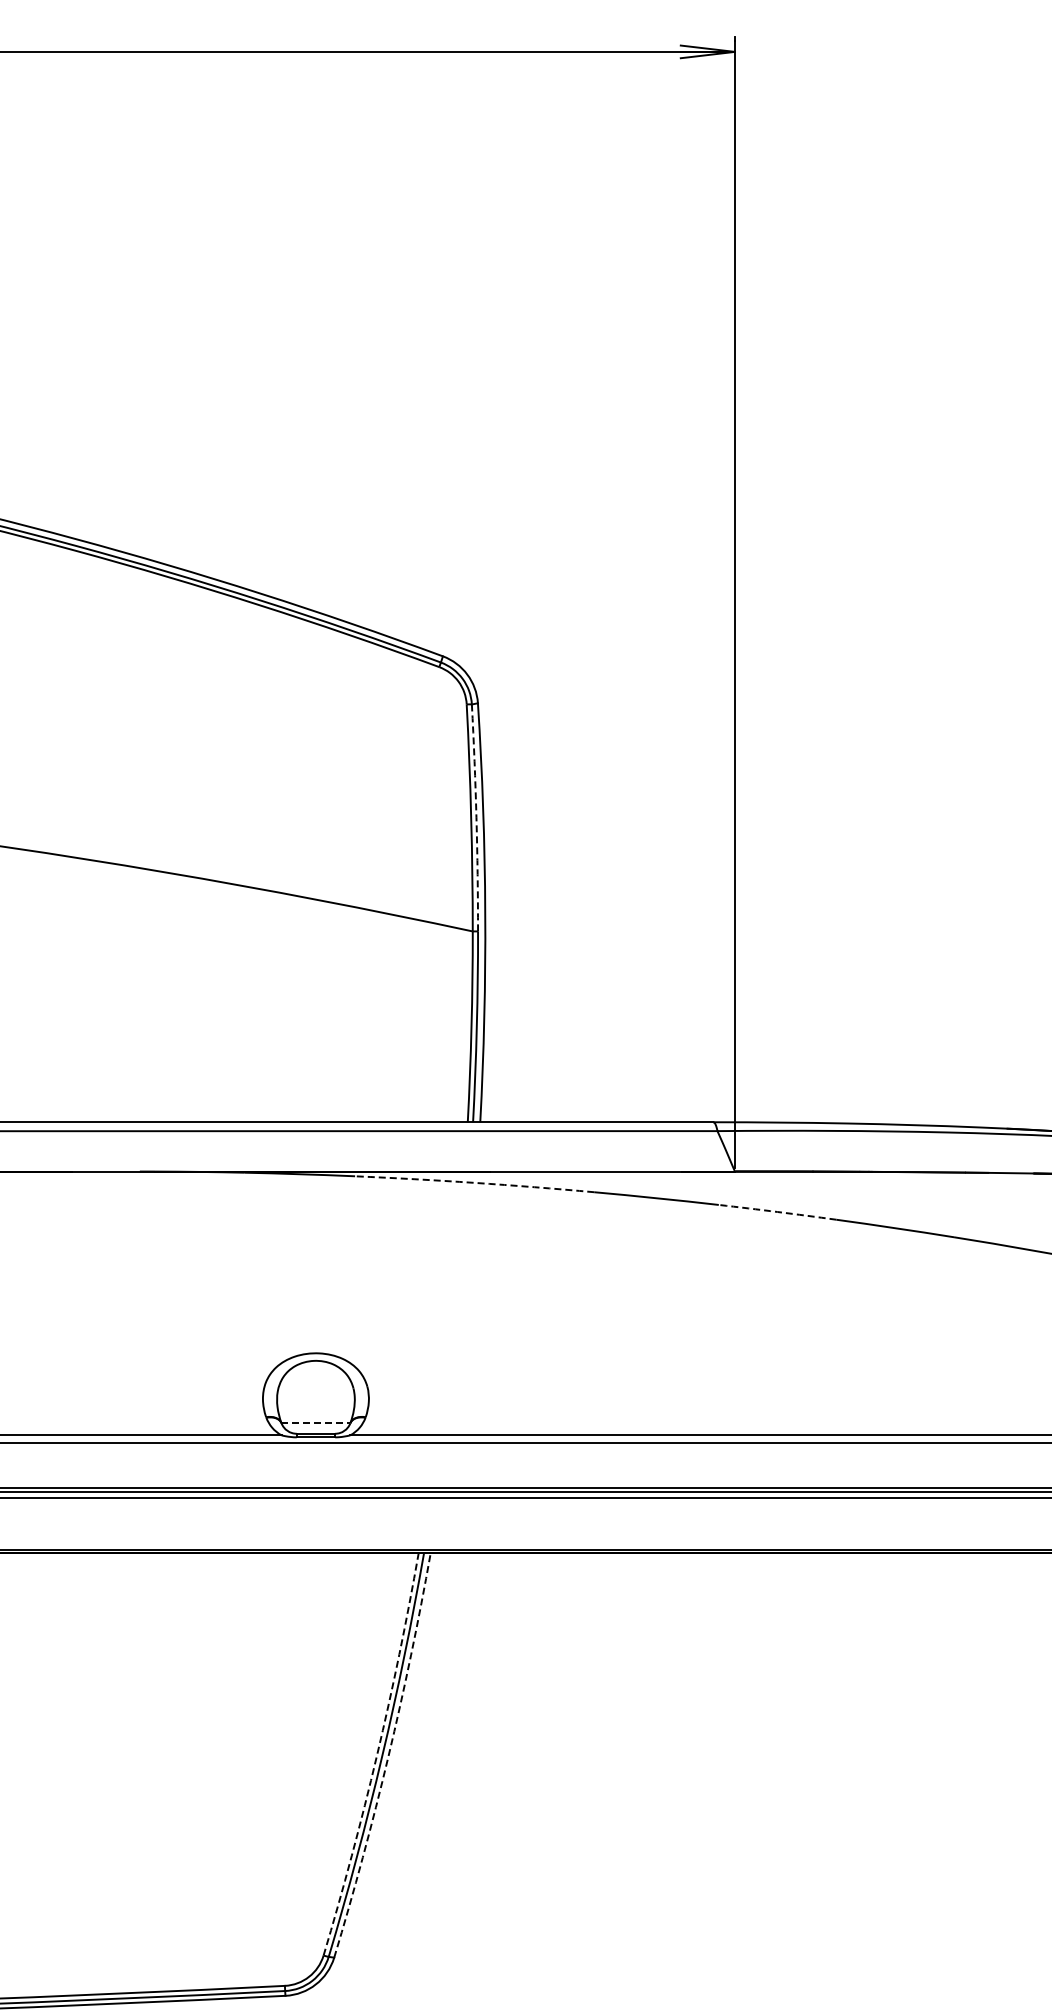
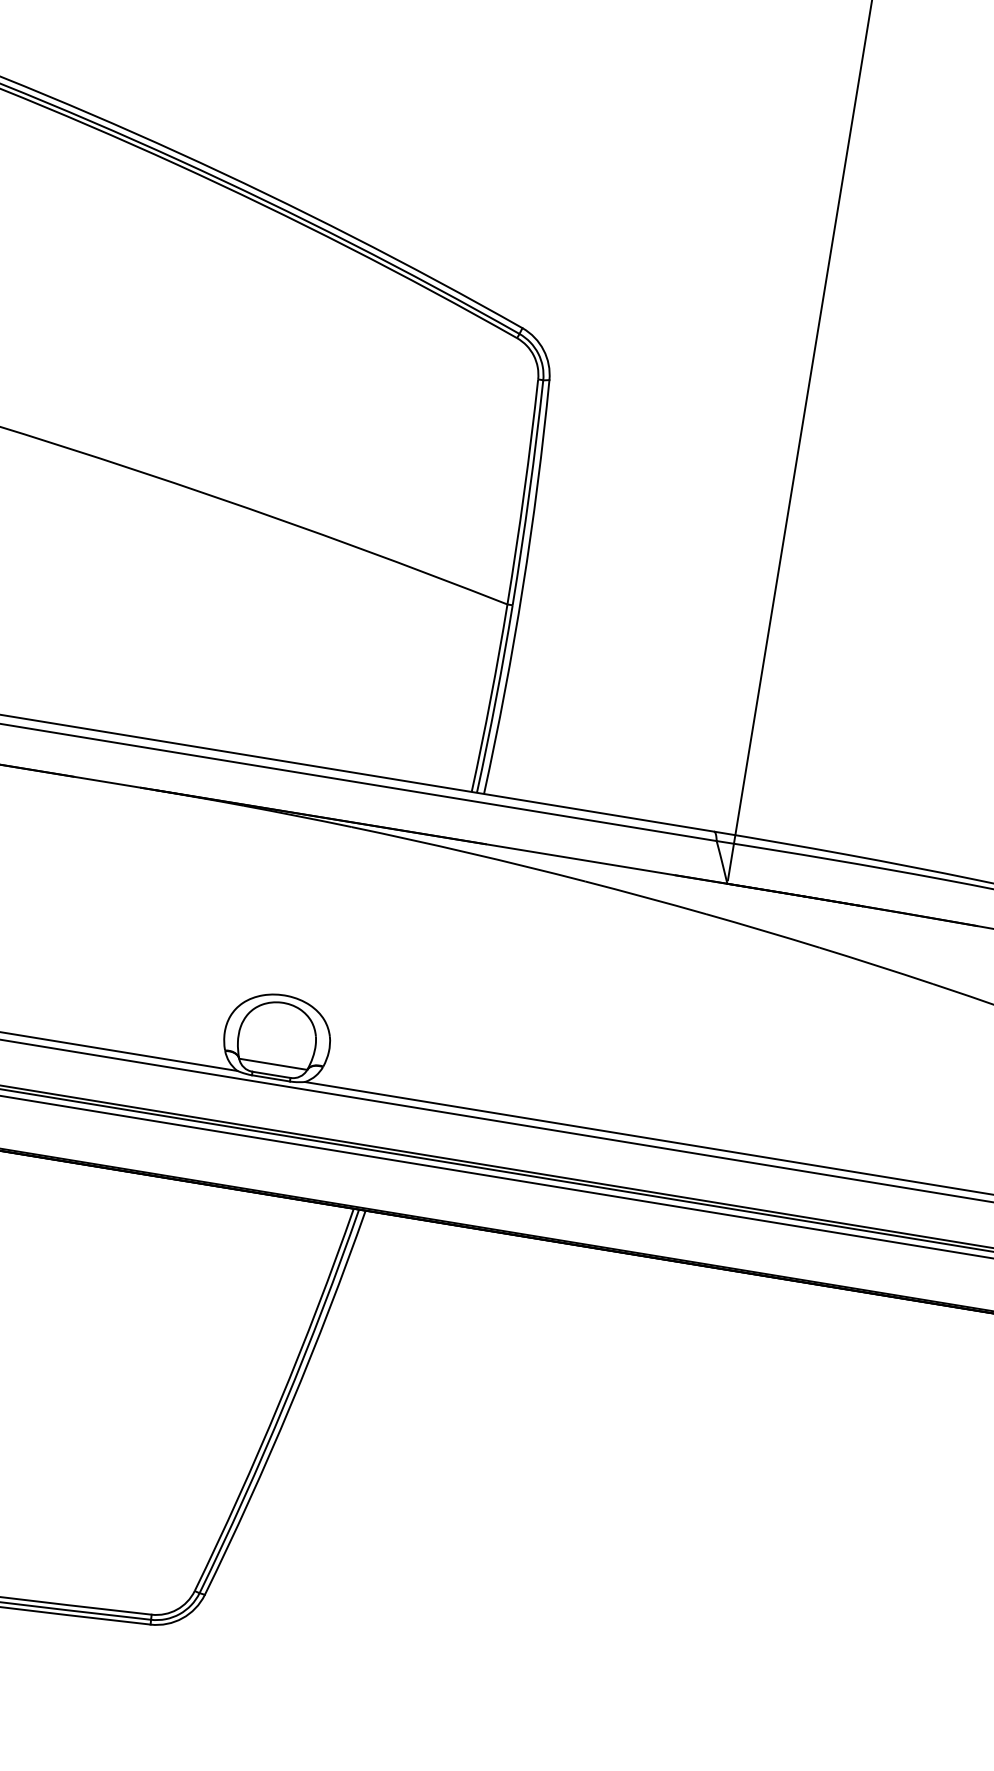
arc: (476, 817) -> (529, 492), dashed -> solid
arc: (474, 1182) -> (468, 852), dashed -> solid
arc: (777, 1212) -> (762, 931), dashed -> solid
line: (315, 1423) -> (272, 1064), dashed -> solid
arc: (377, 1755) -> (280, 1402), dashed -> solid
arc: (388, 1756) -> (290, 1405), dashed -> solid

